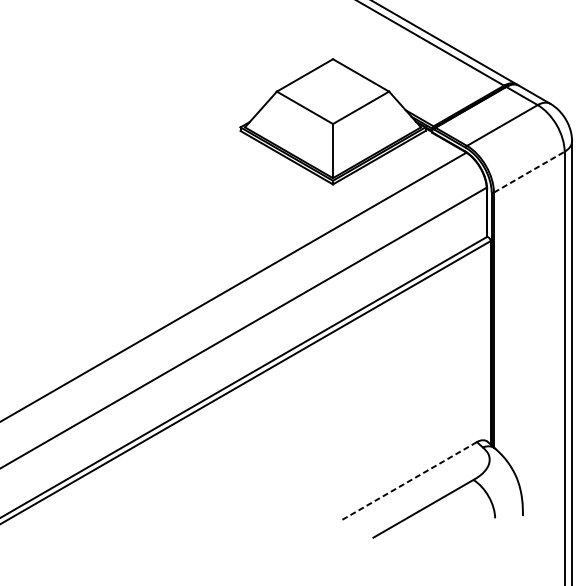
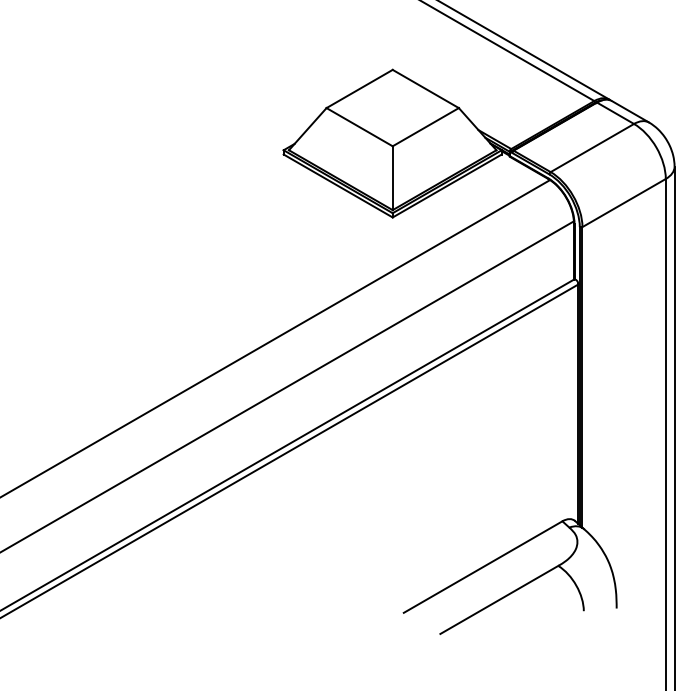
line: (529, 171) -> (624, 202), dashed -> solid
line: (410, 481) -> (483, 567), dashed -> solid

